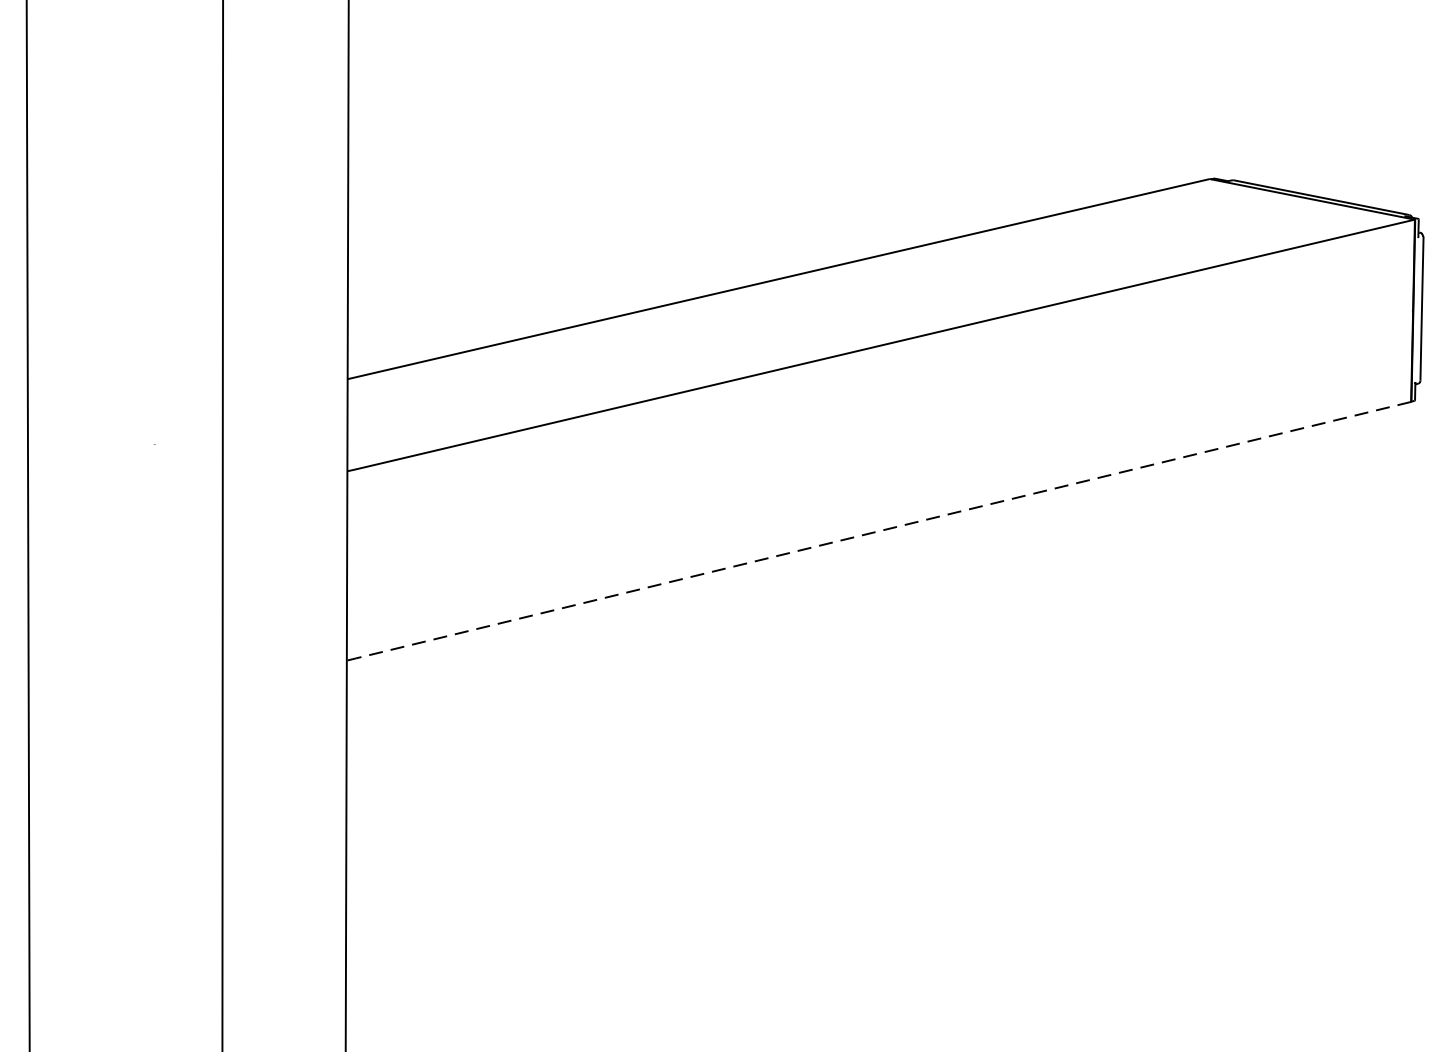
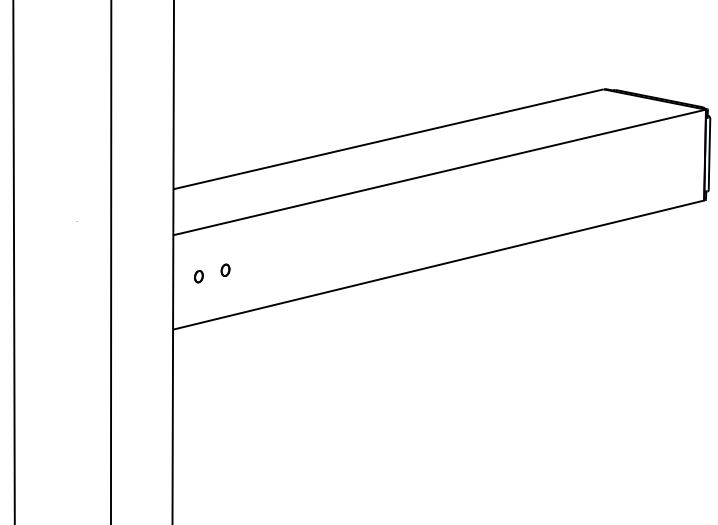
line: (876, 532) -> (437, 265), dashed -> solid
part: (451, 540) -> (225, 269), added
part: (397, 554) -> (198, 276), added

